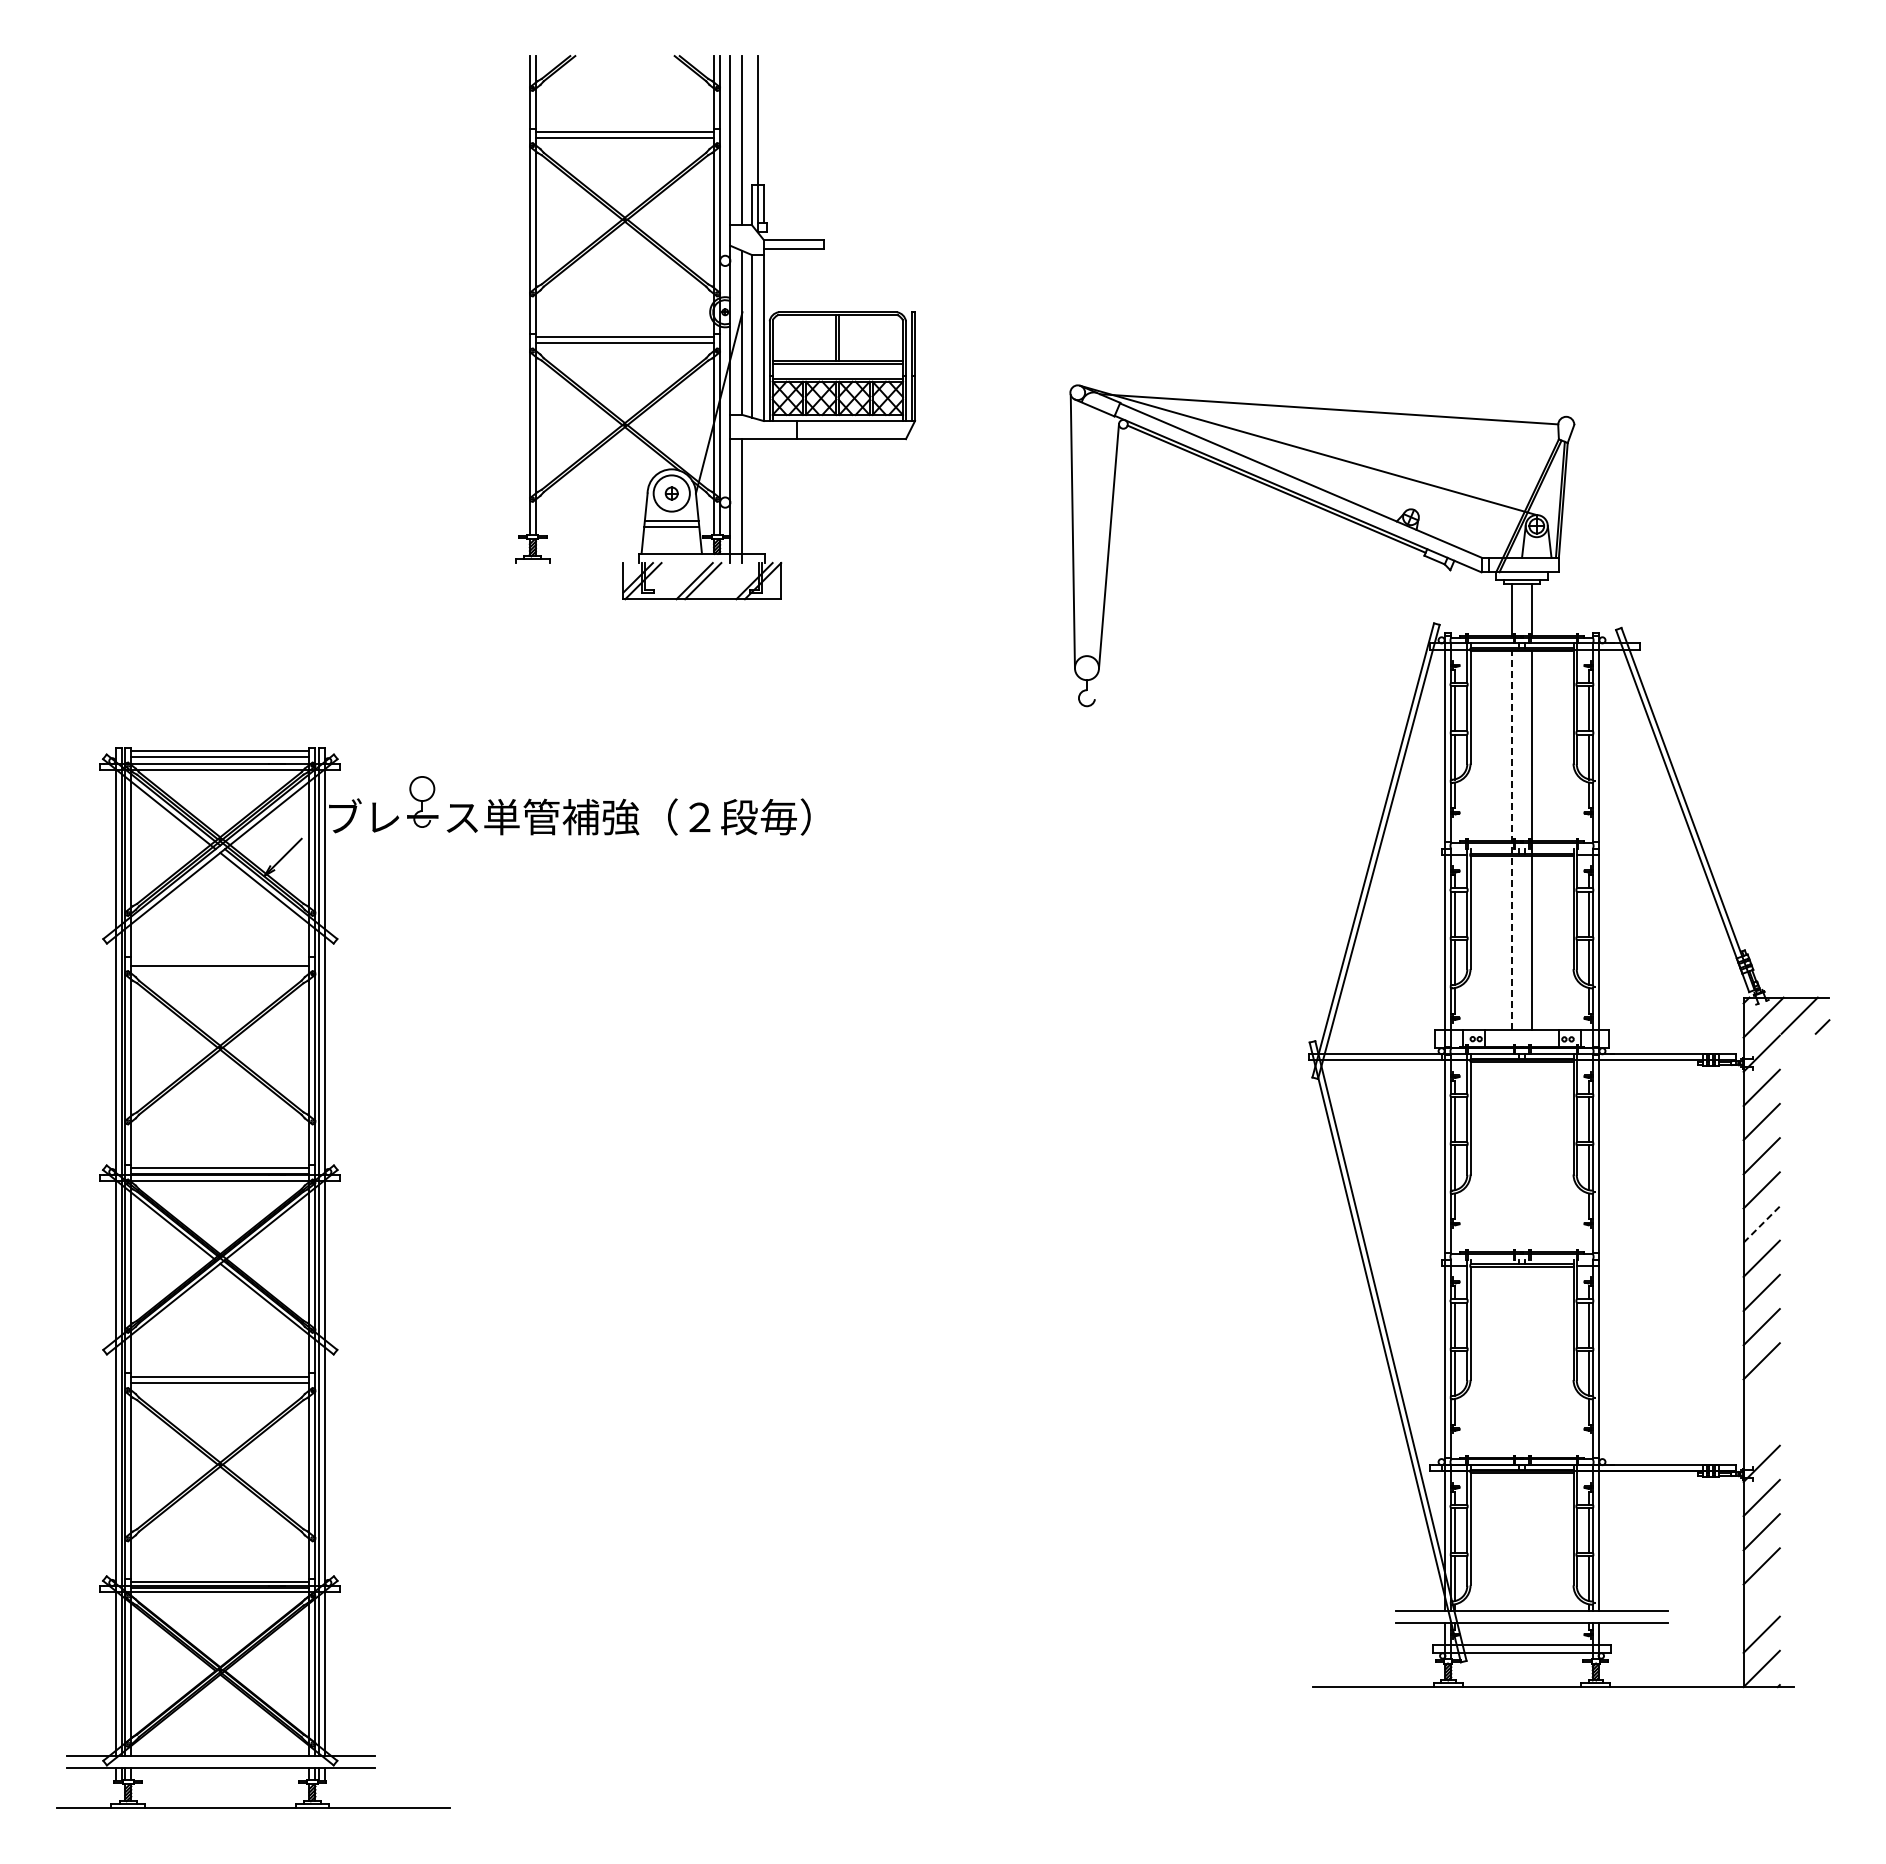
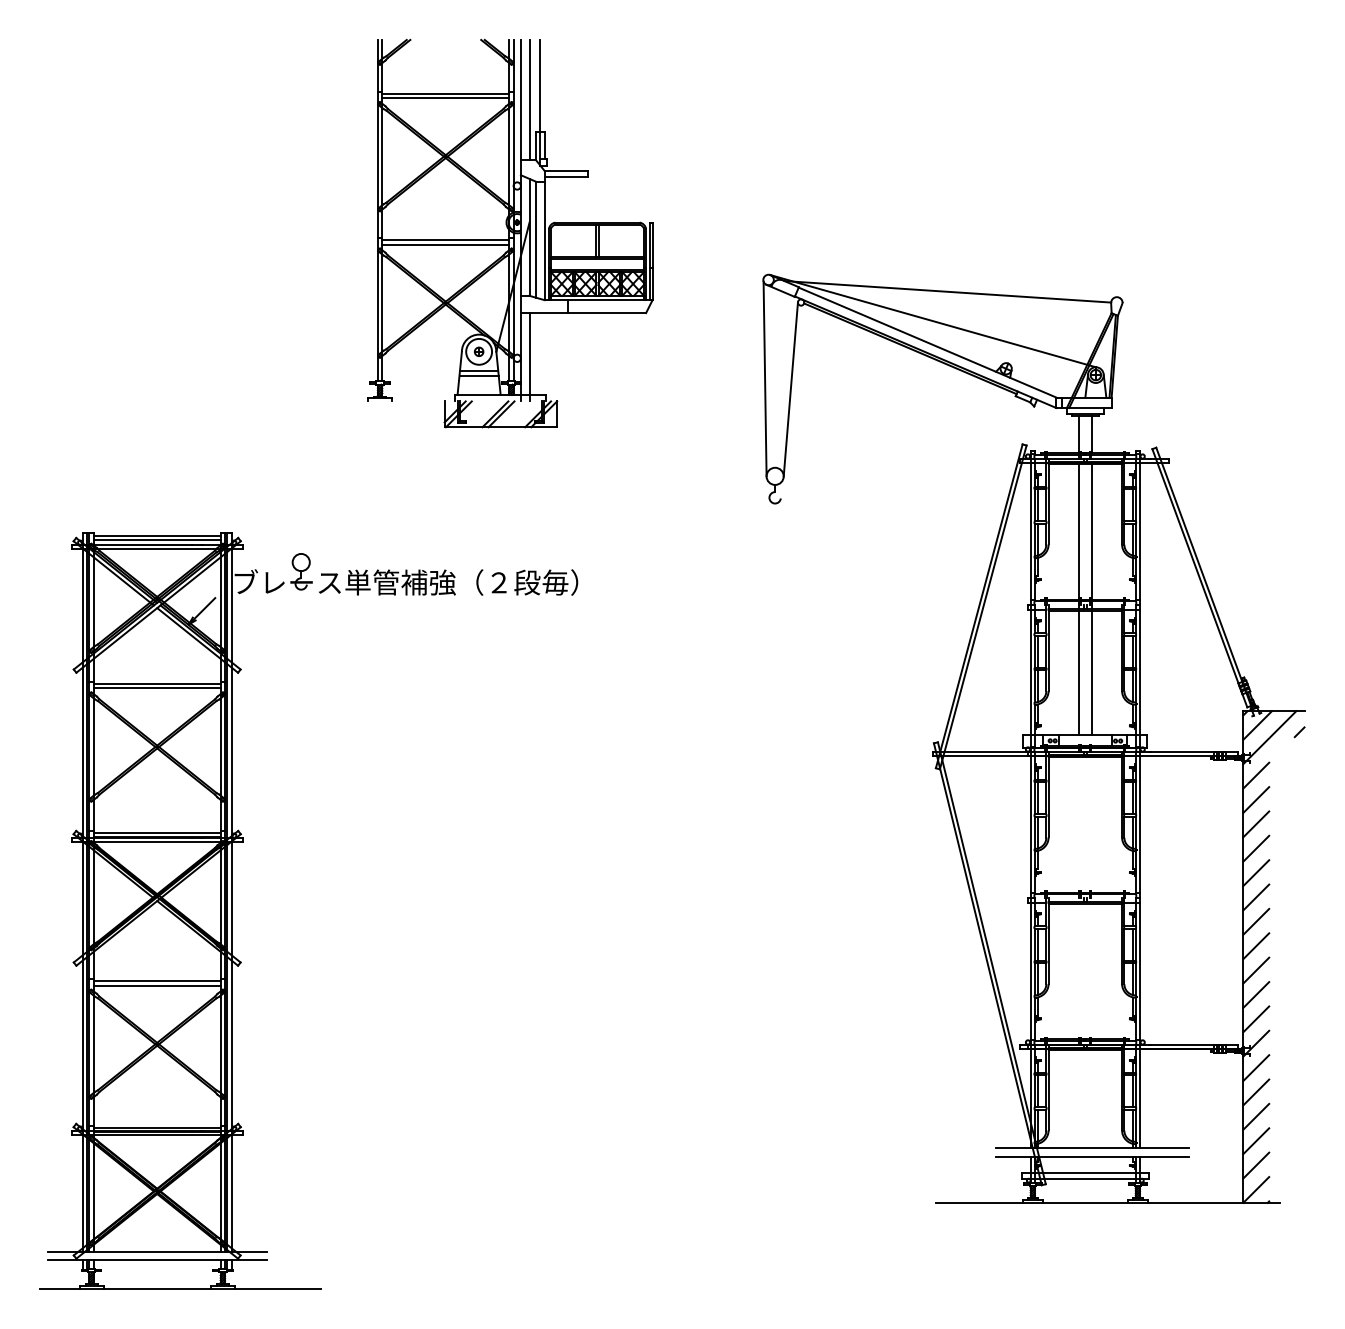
line: (1512, 840) -> (1078, 599), dashed -> solid
line: (220, 959) -> (157, 684), added
line: (1761, 1224) -> (1256, 873), dashed -> solid
line: (1761, 1395) -> (1256, 994), added
line: (1761, 1429) -> (1256, 1019), added
line: (1761, 1600) -> (1256, 1141), added

